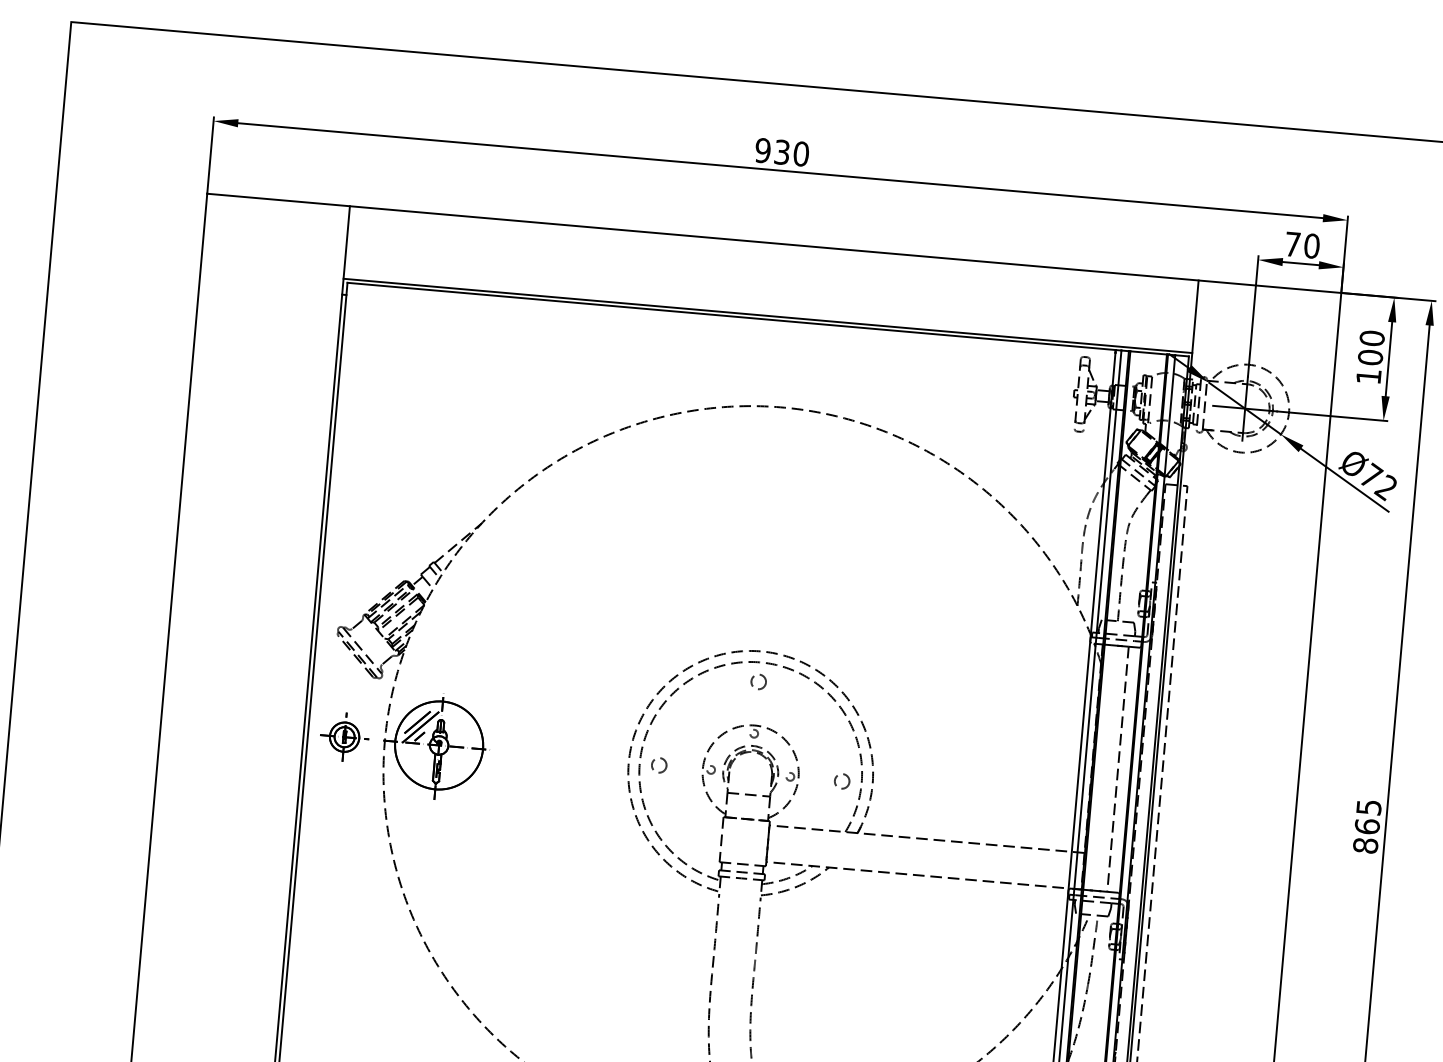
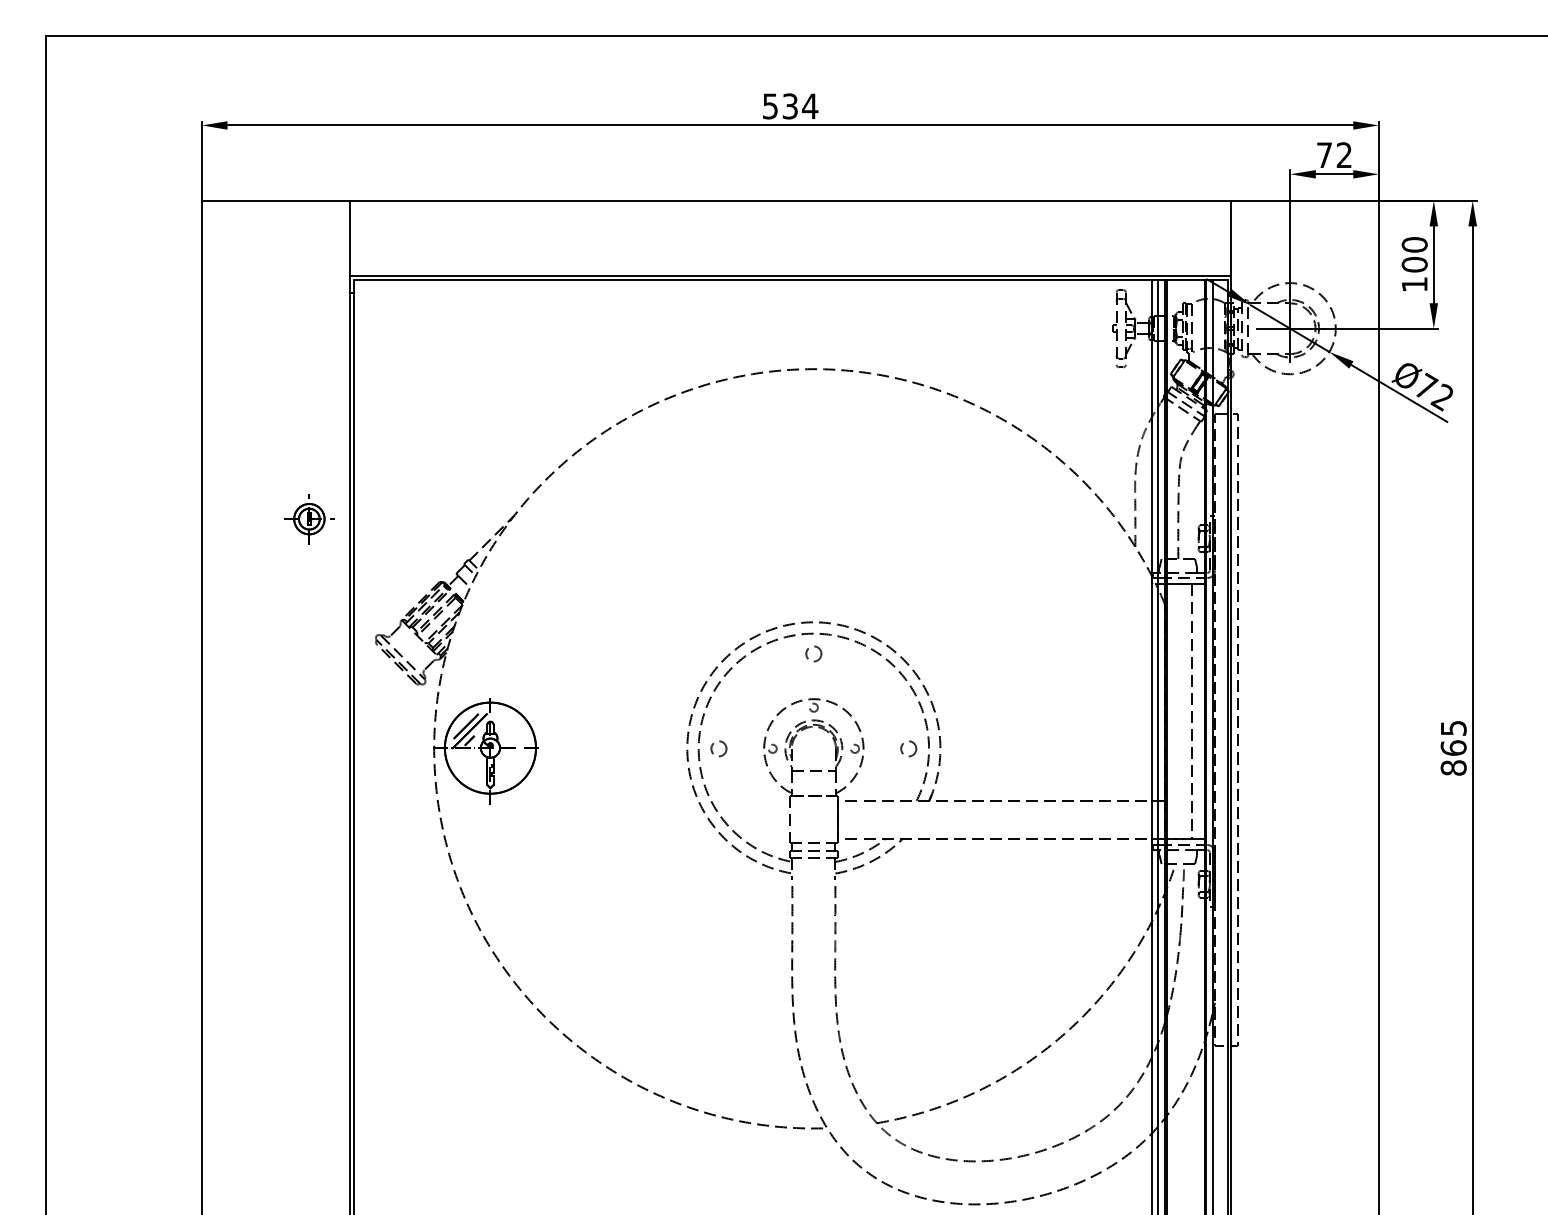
text: (782, 152) -> (790, 106), 930 -> 534
text: (1312, 246) -> (1344, 155), 70 -> 72
part: (344, 737) -> (309, 519), moved

